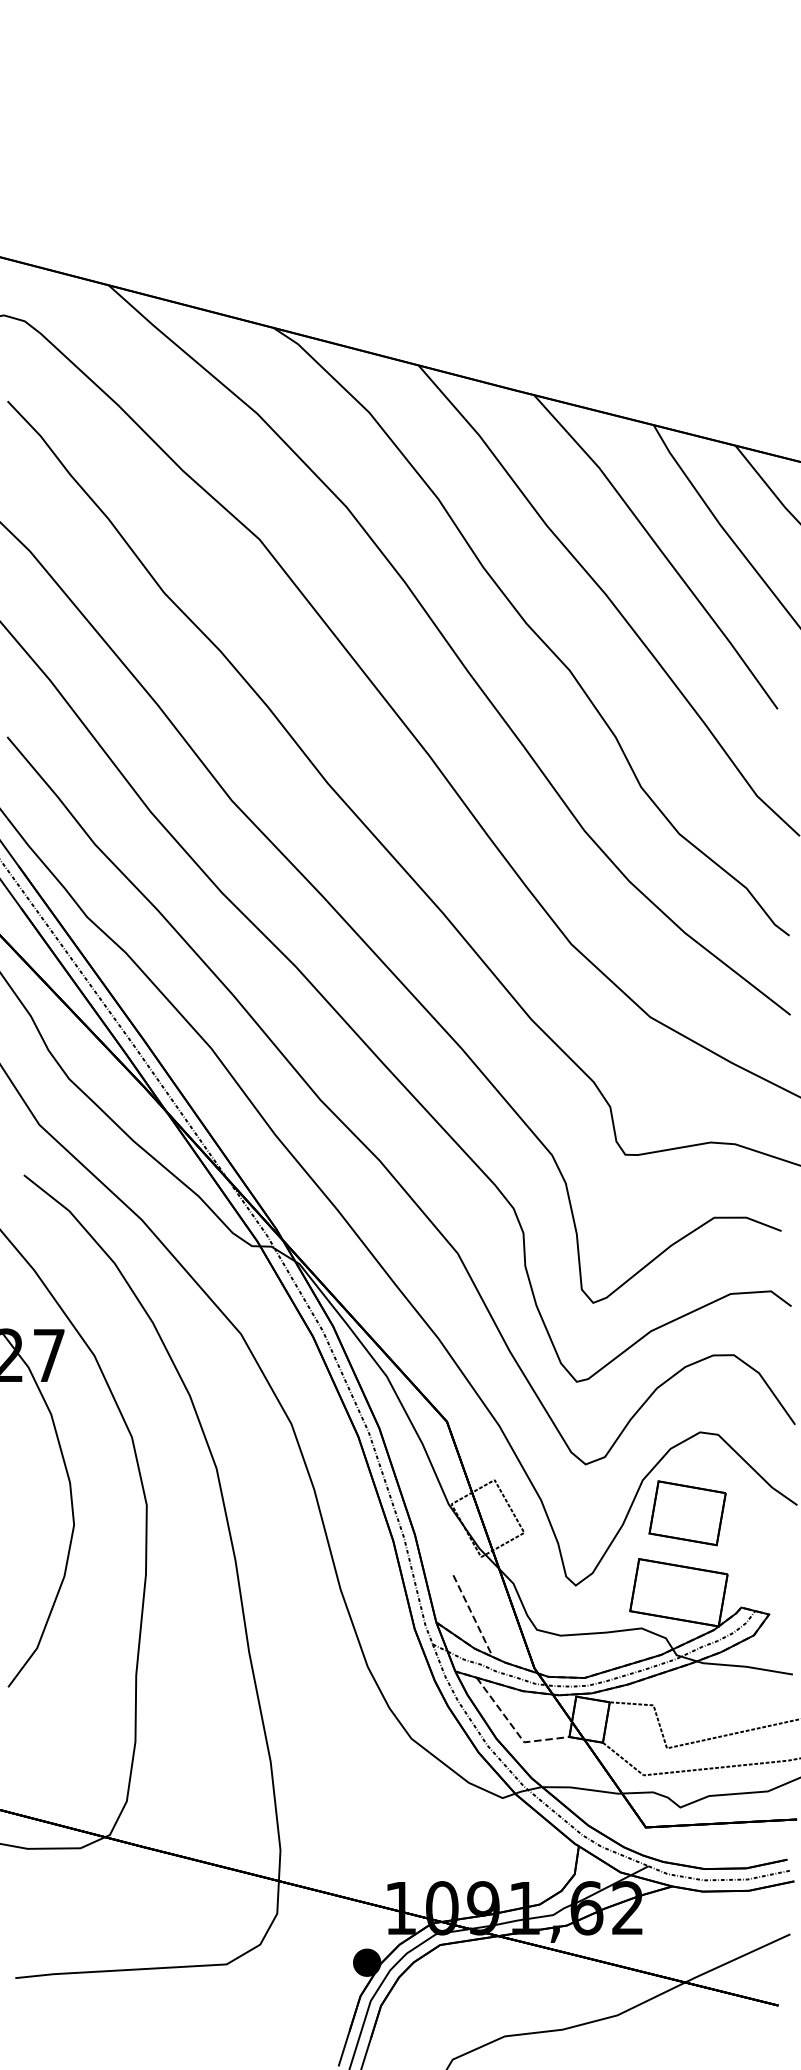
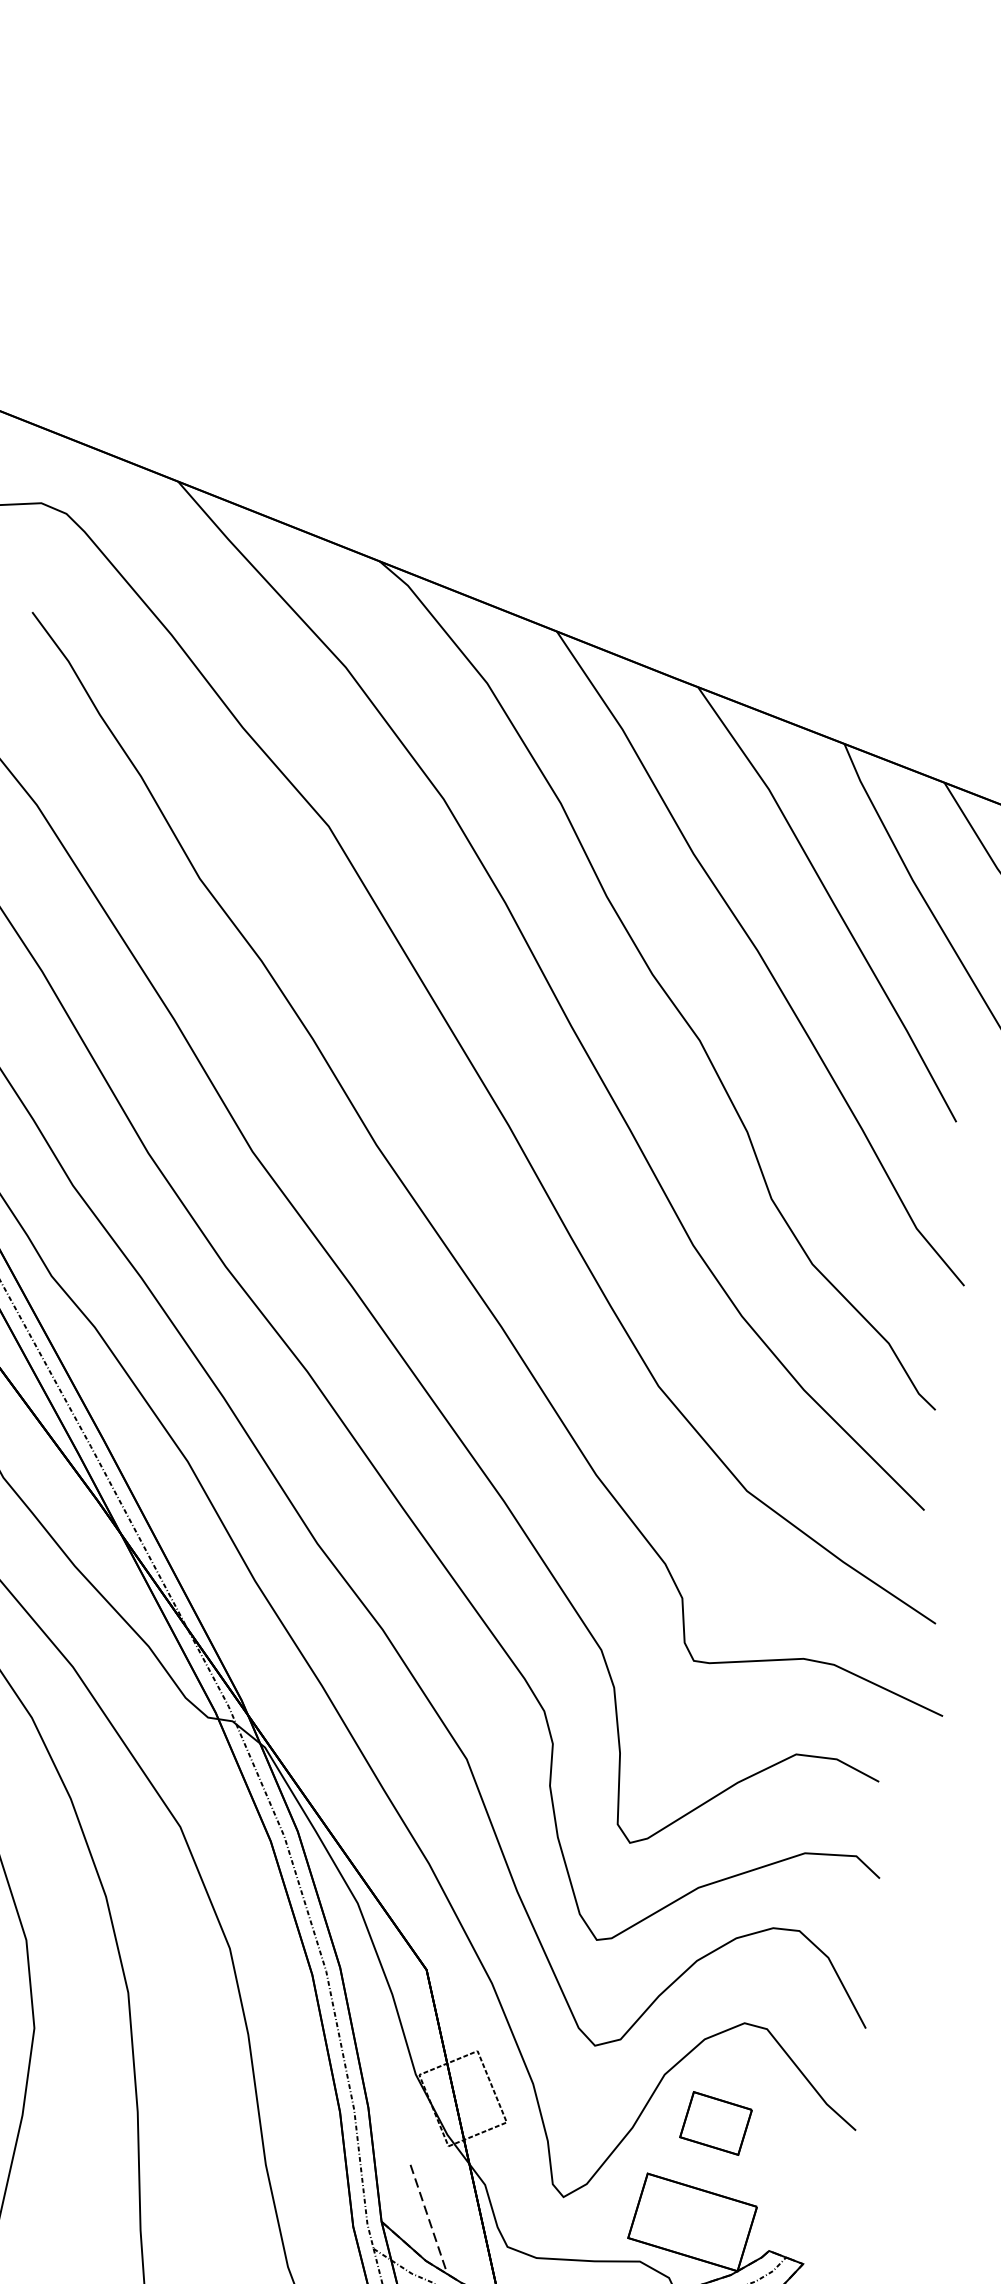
part: (687, 1513) -> (715, 2123), size x0.7

